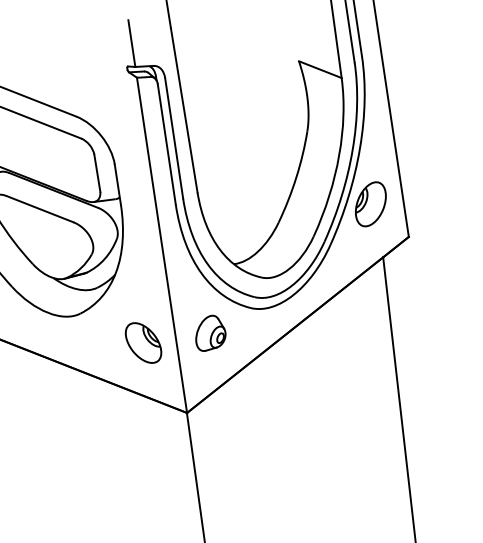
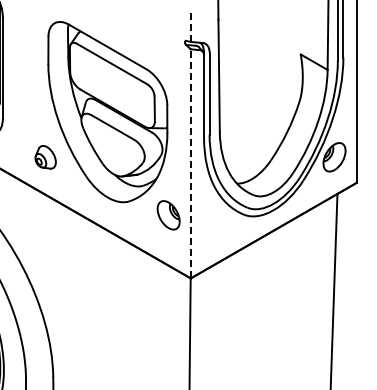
line: (131, 42) -> (190, 25), solid -> dashed
line: (161, 244) -> (190, 163), solid -> dashed
part: (210, 333) -> (214, 227), removed
part: (143, 343) -> (168, 215), moved

